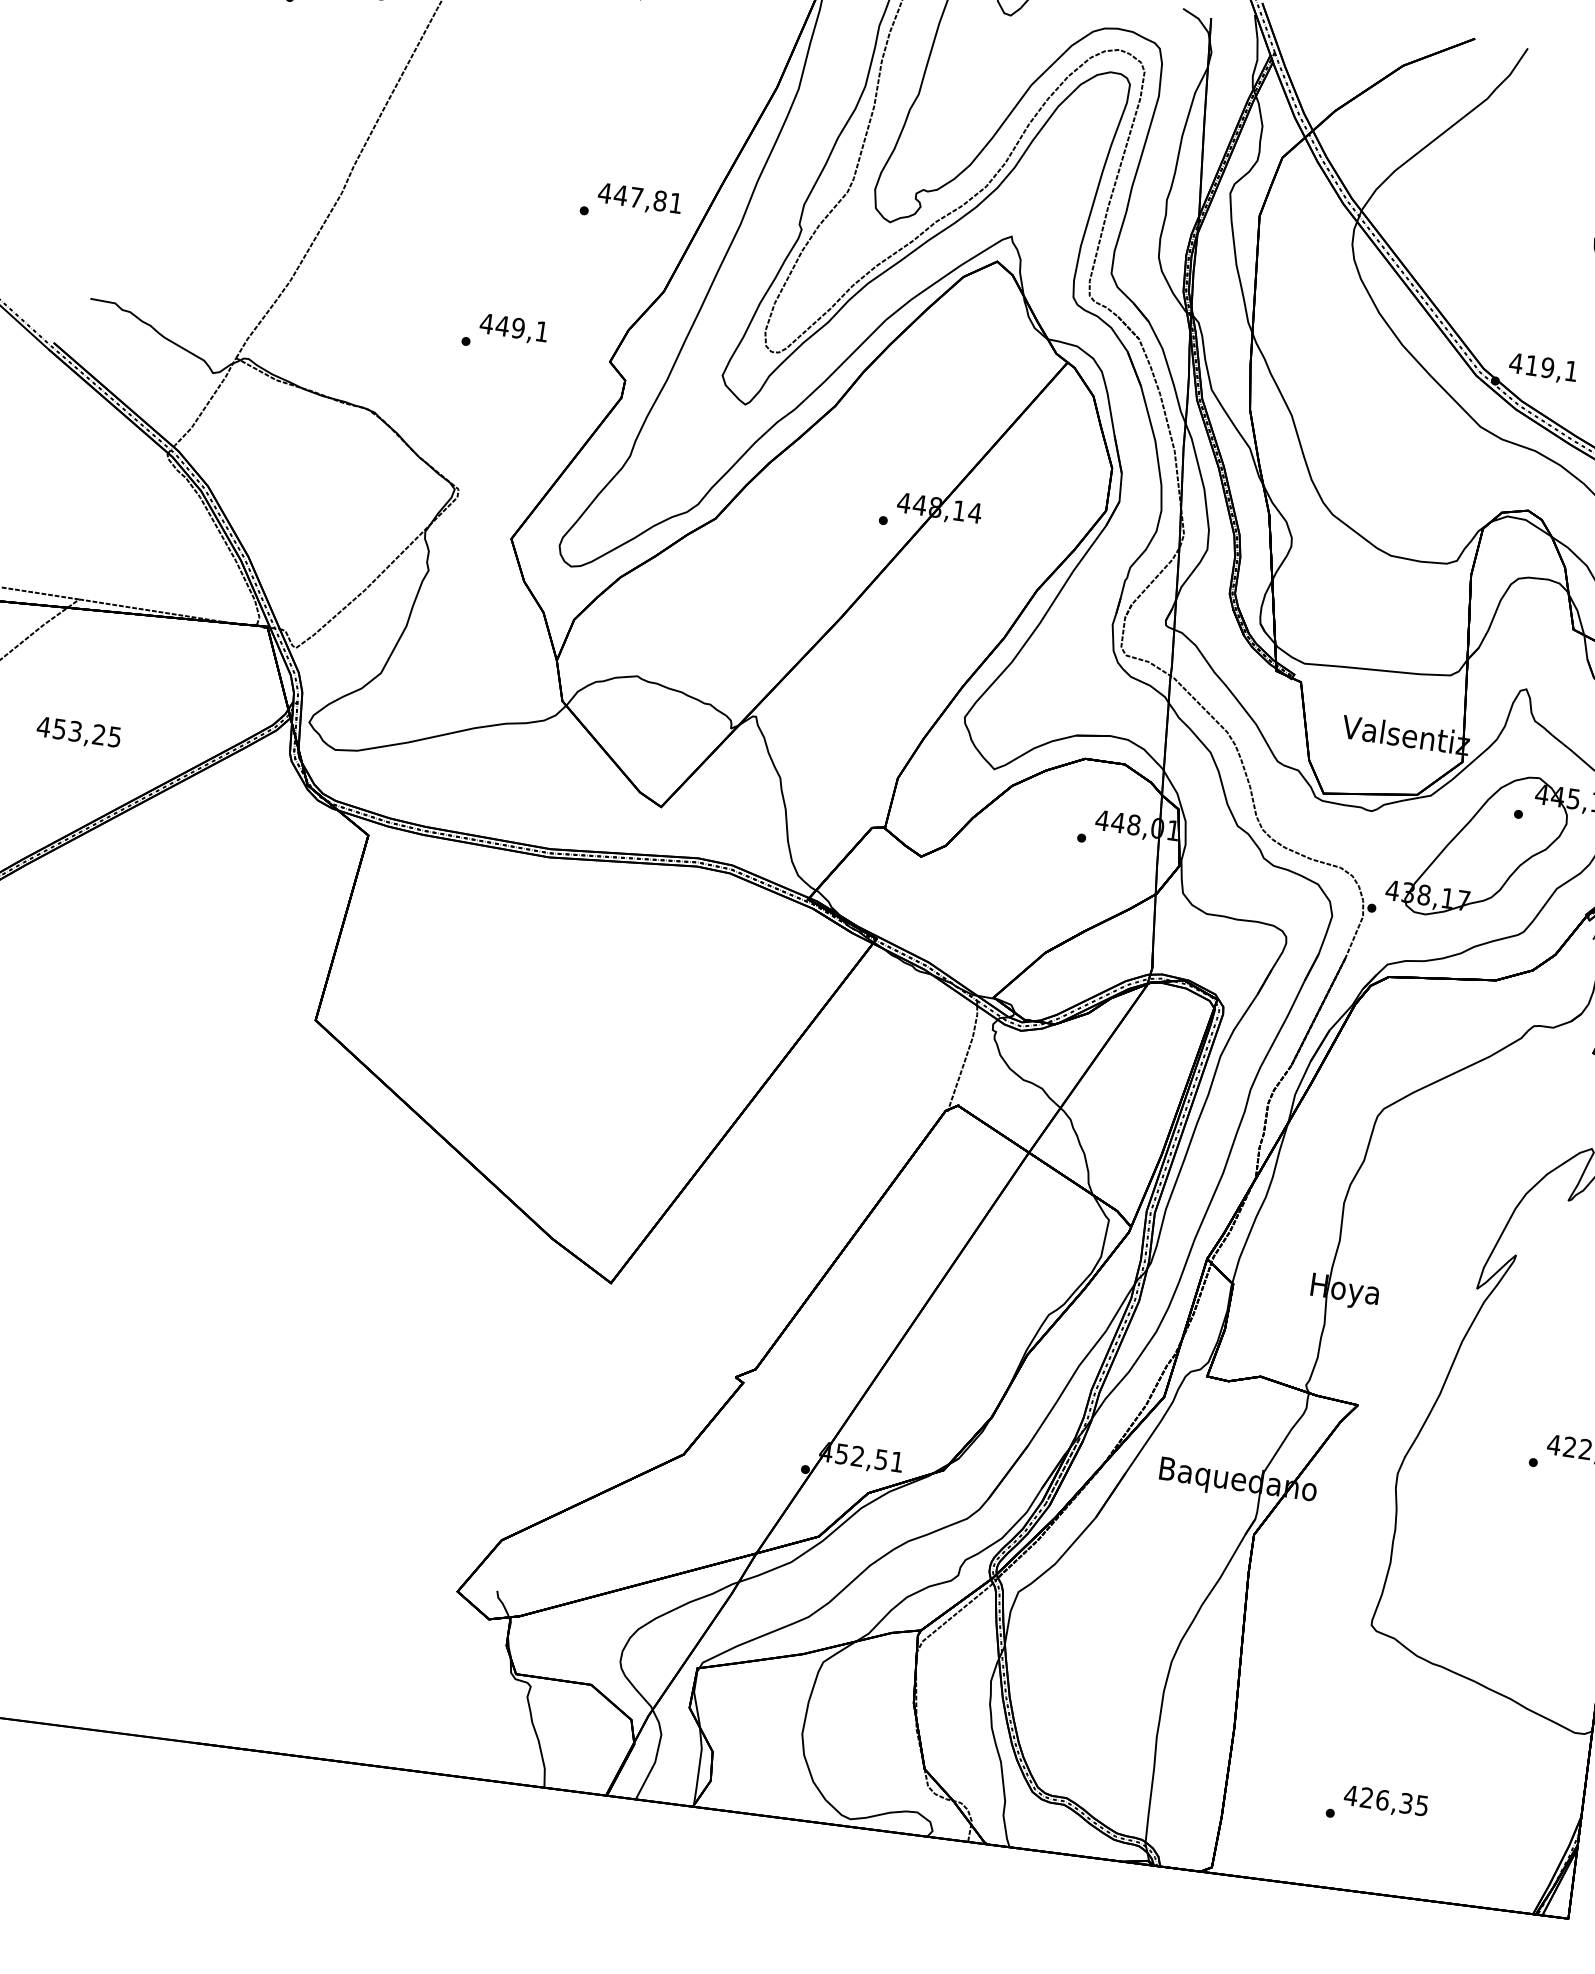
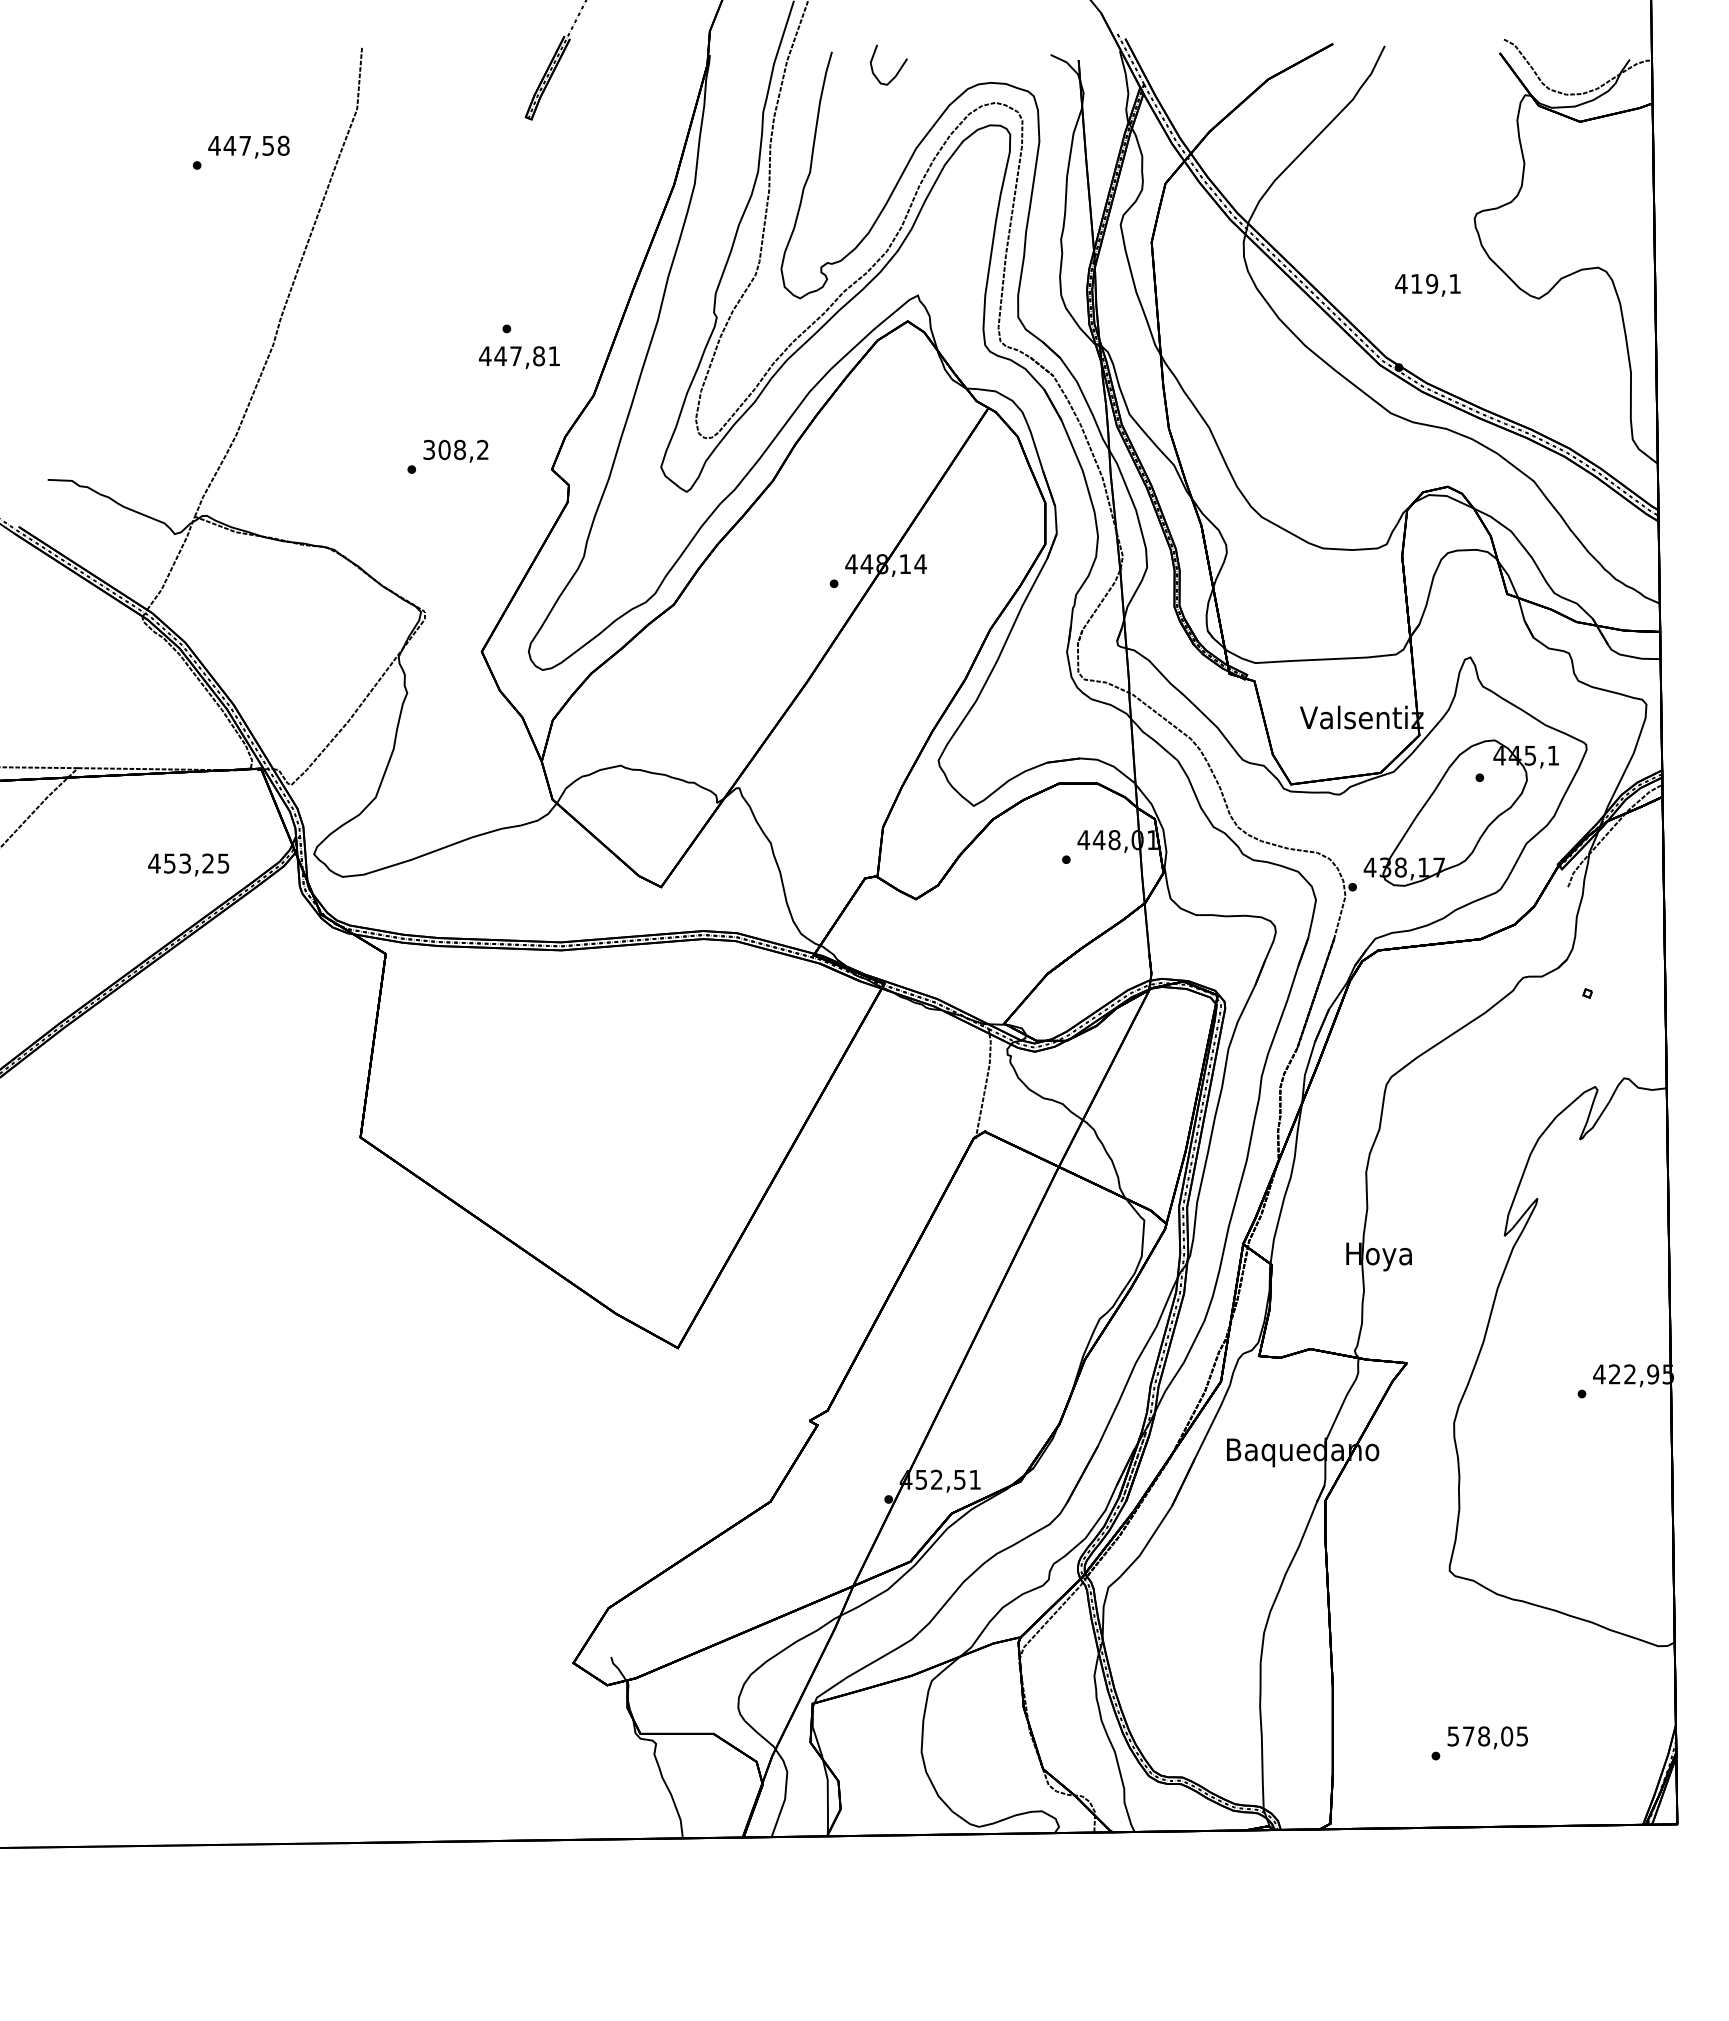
text: (639, 199) -> (518, 357), moved
text: (513, 327) -> (455, 449), 449,1 -> 308,2
text: (1542, 367) -> (1427, 284), moved
text: (78, 732) -> (188, 864), moved
text: (1378, 1799) -> (1480, 1736), 426,35 -> 578,05

